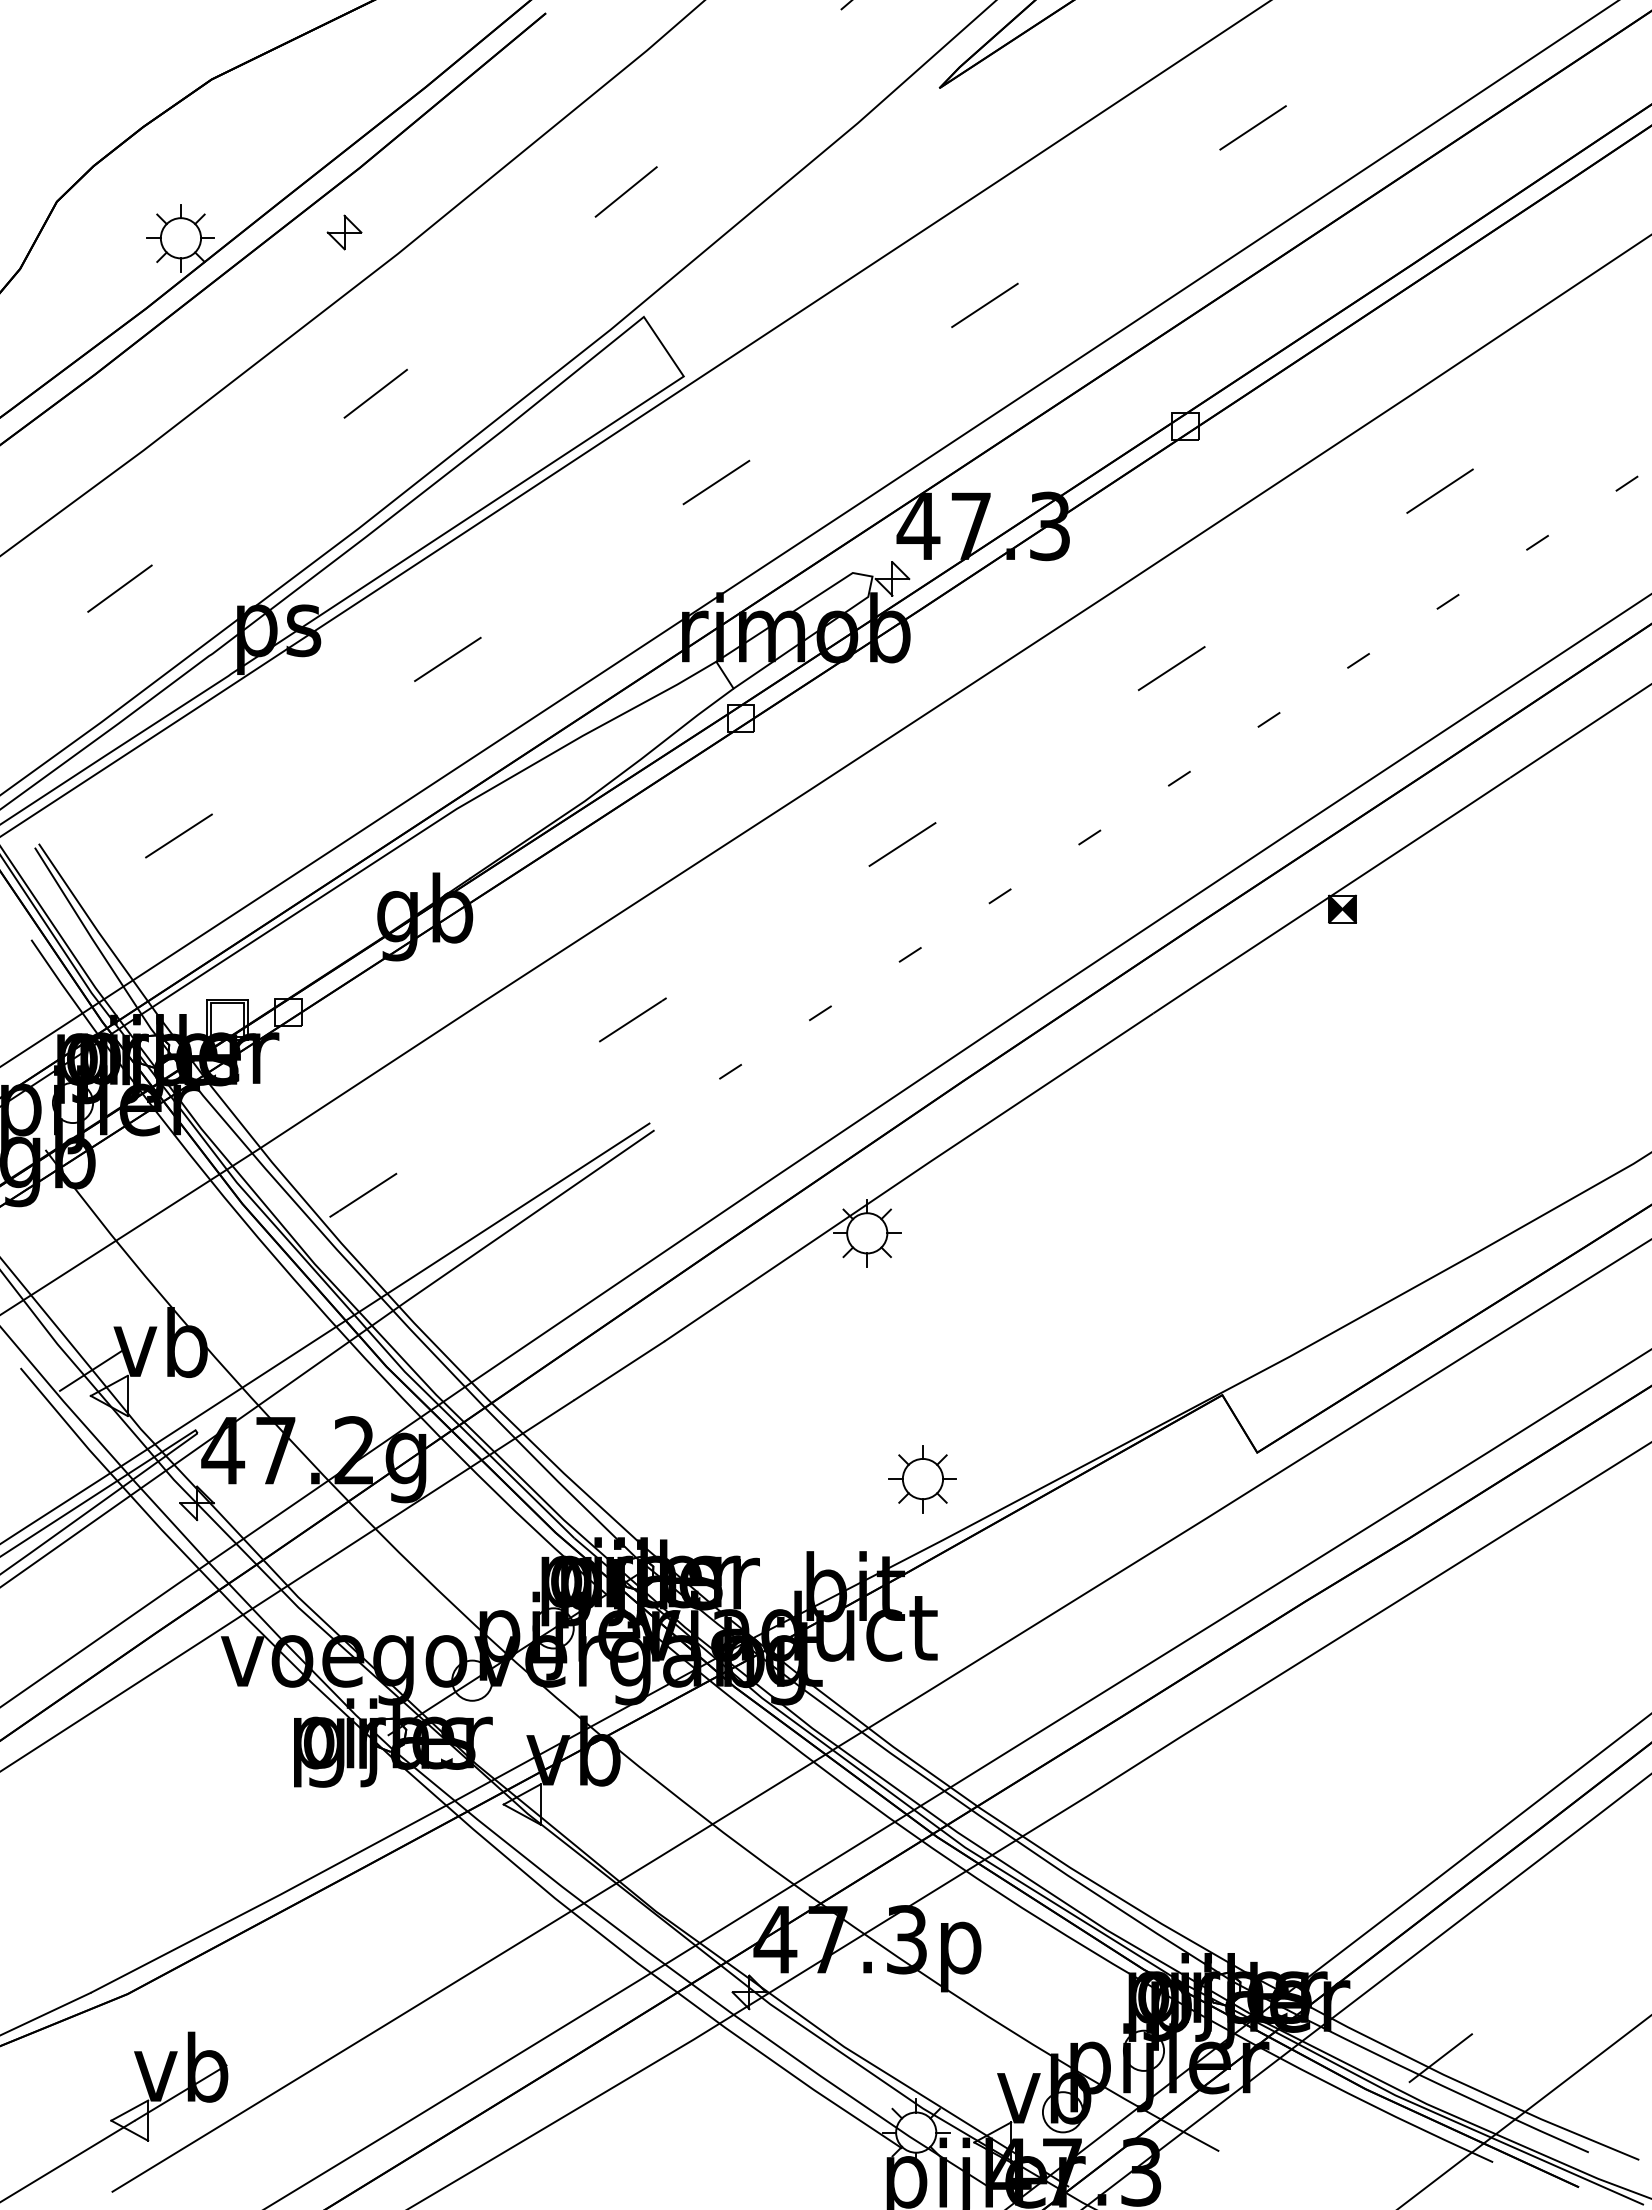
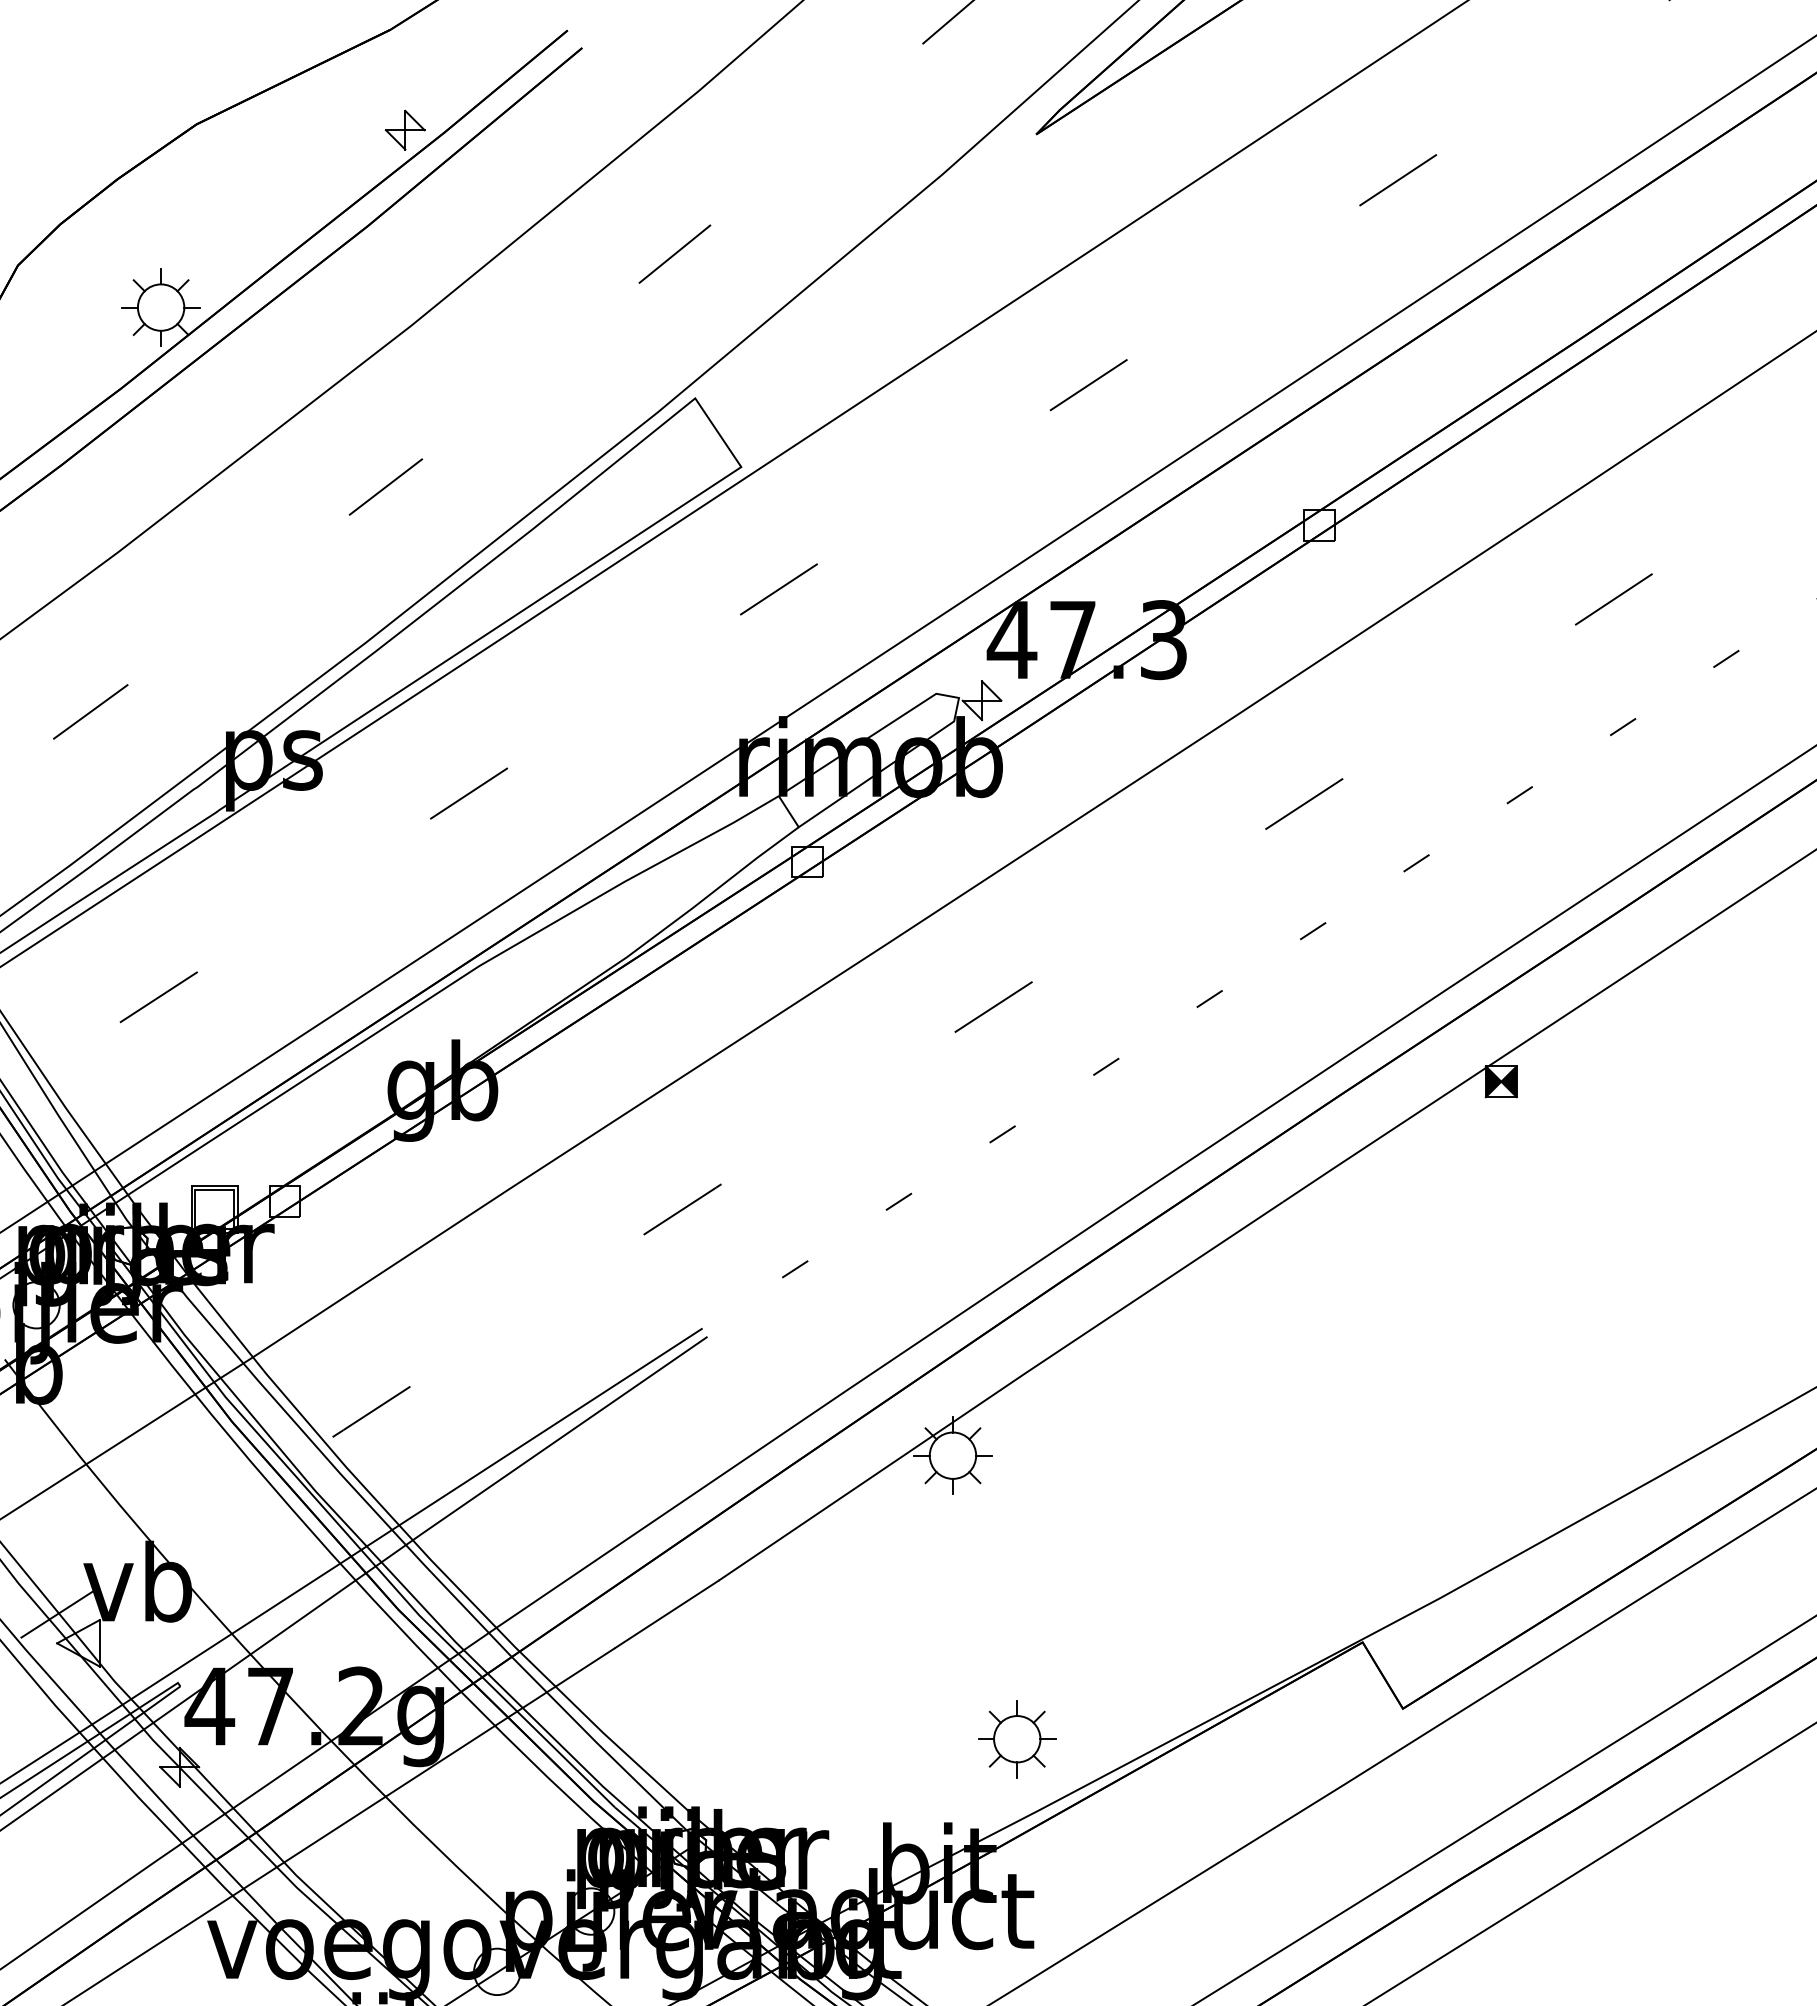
part: (344, 232) -> (405, 130), moved

